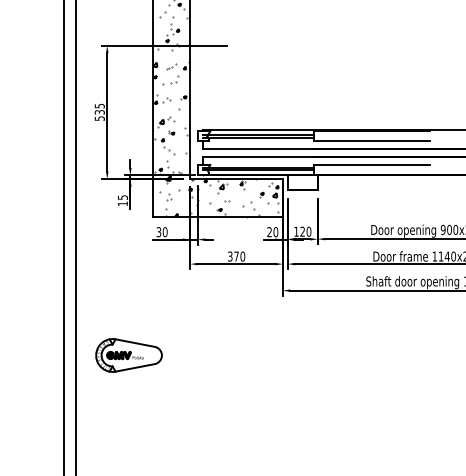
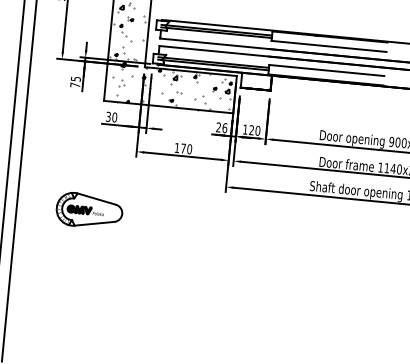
text: (122, 203) -> (74, 84), 15 -> 75
text: (275, 231) -> (224, 127), 20 -> 26
text: (230, 256) -> (177, 147), 370 -> 170
part: (128, 355) -> (88, 210), moved

